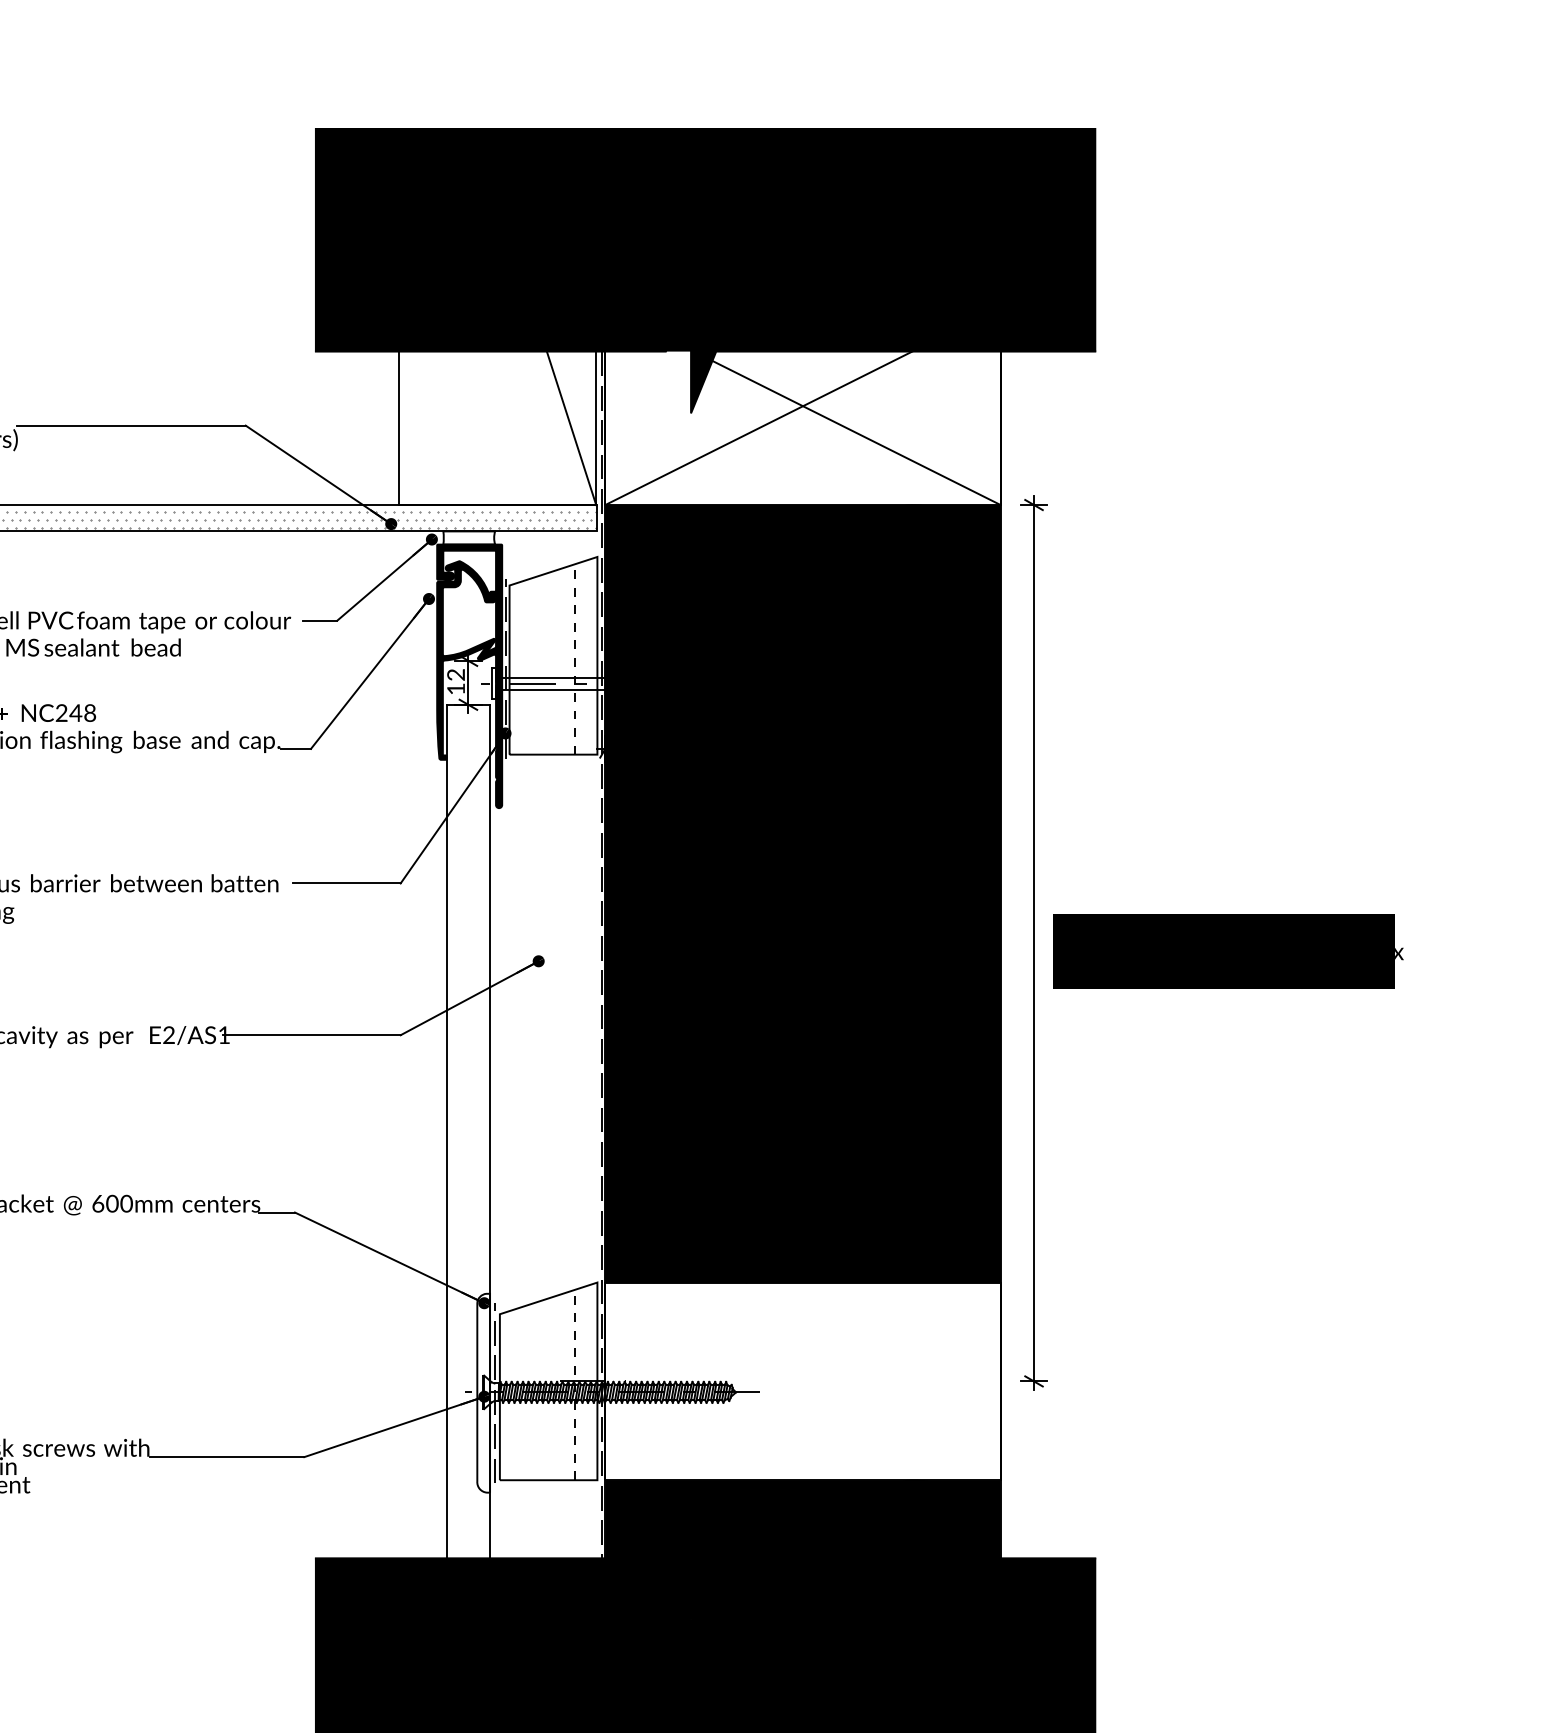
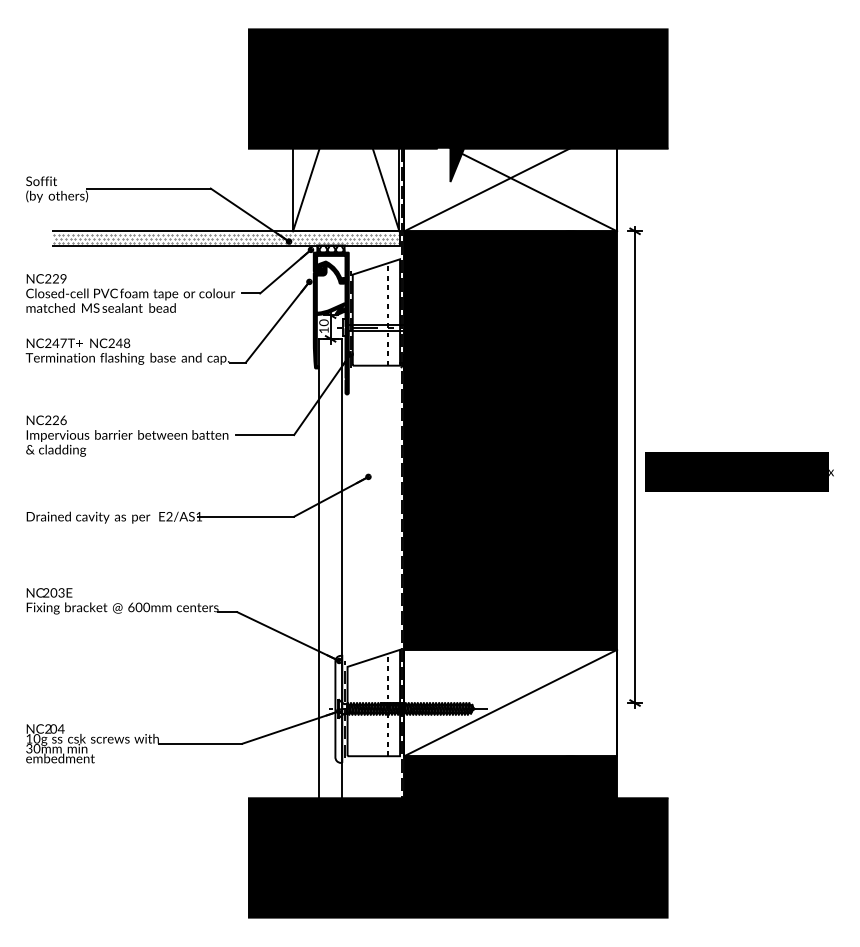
line: (423, 427) -> (306, 189), added
hatch: (468, 536) -> (330, 248), added
text: (457, 674) -> (324, 322), 12 -> 10
line: (802, 1380) -> (510, 702), added

